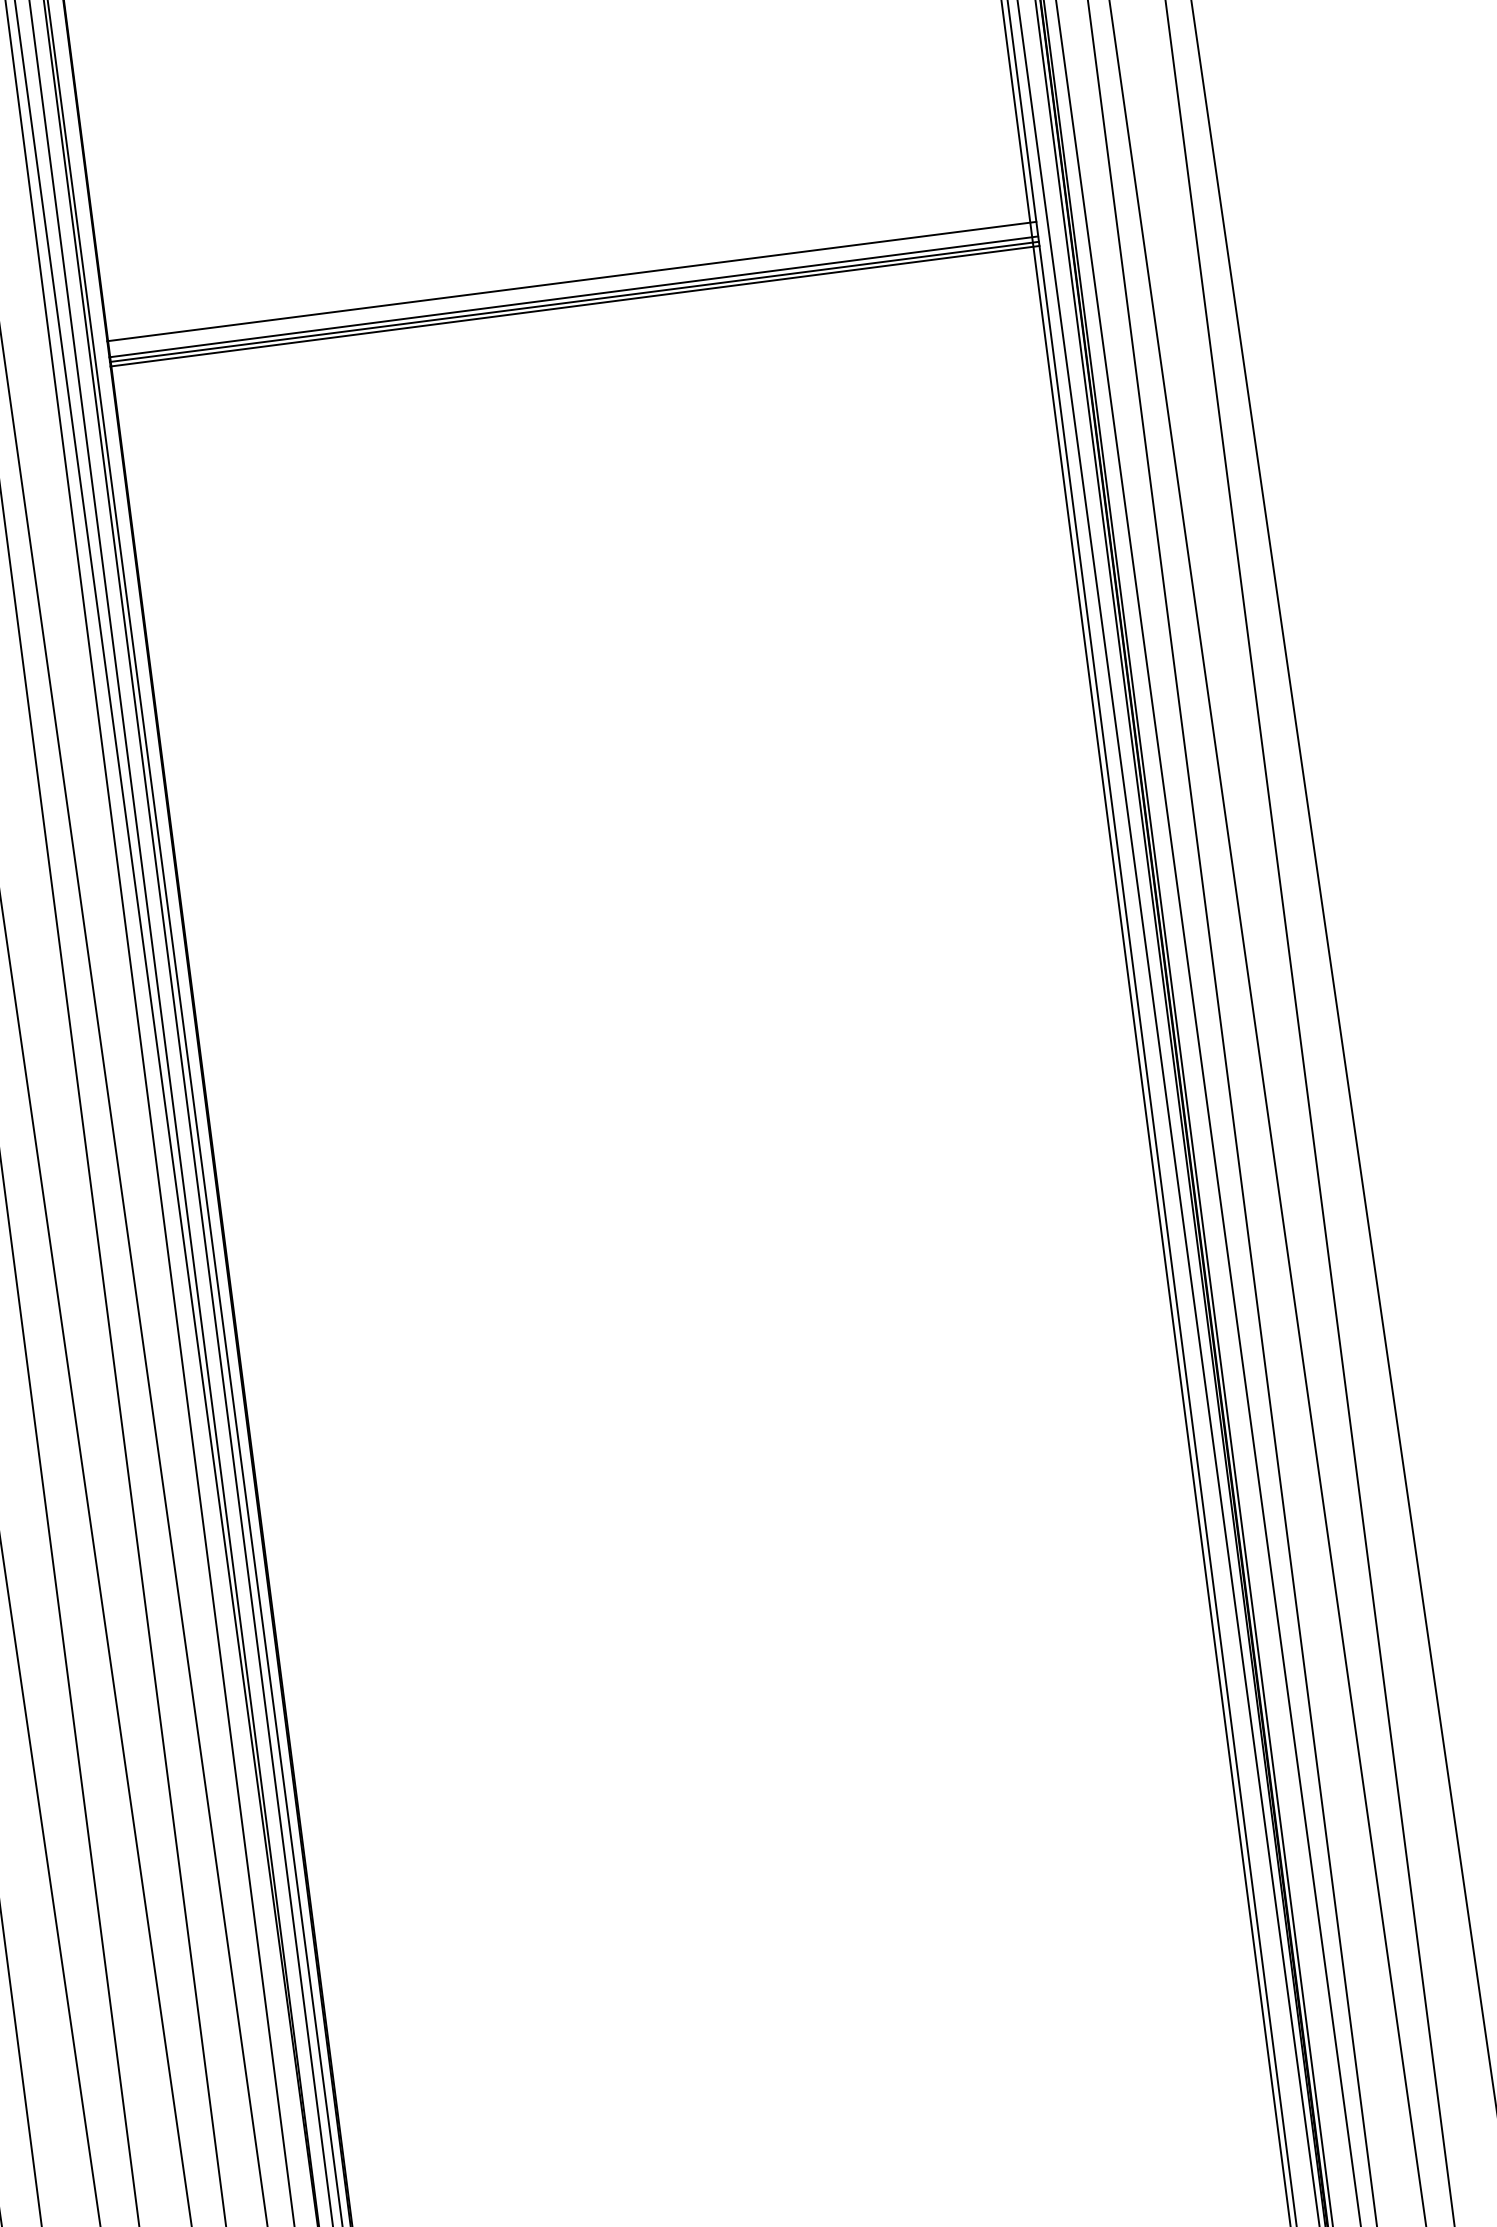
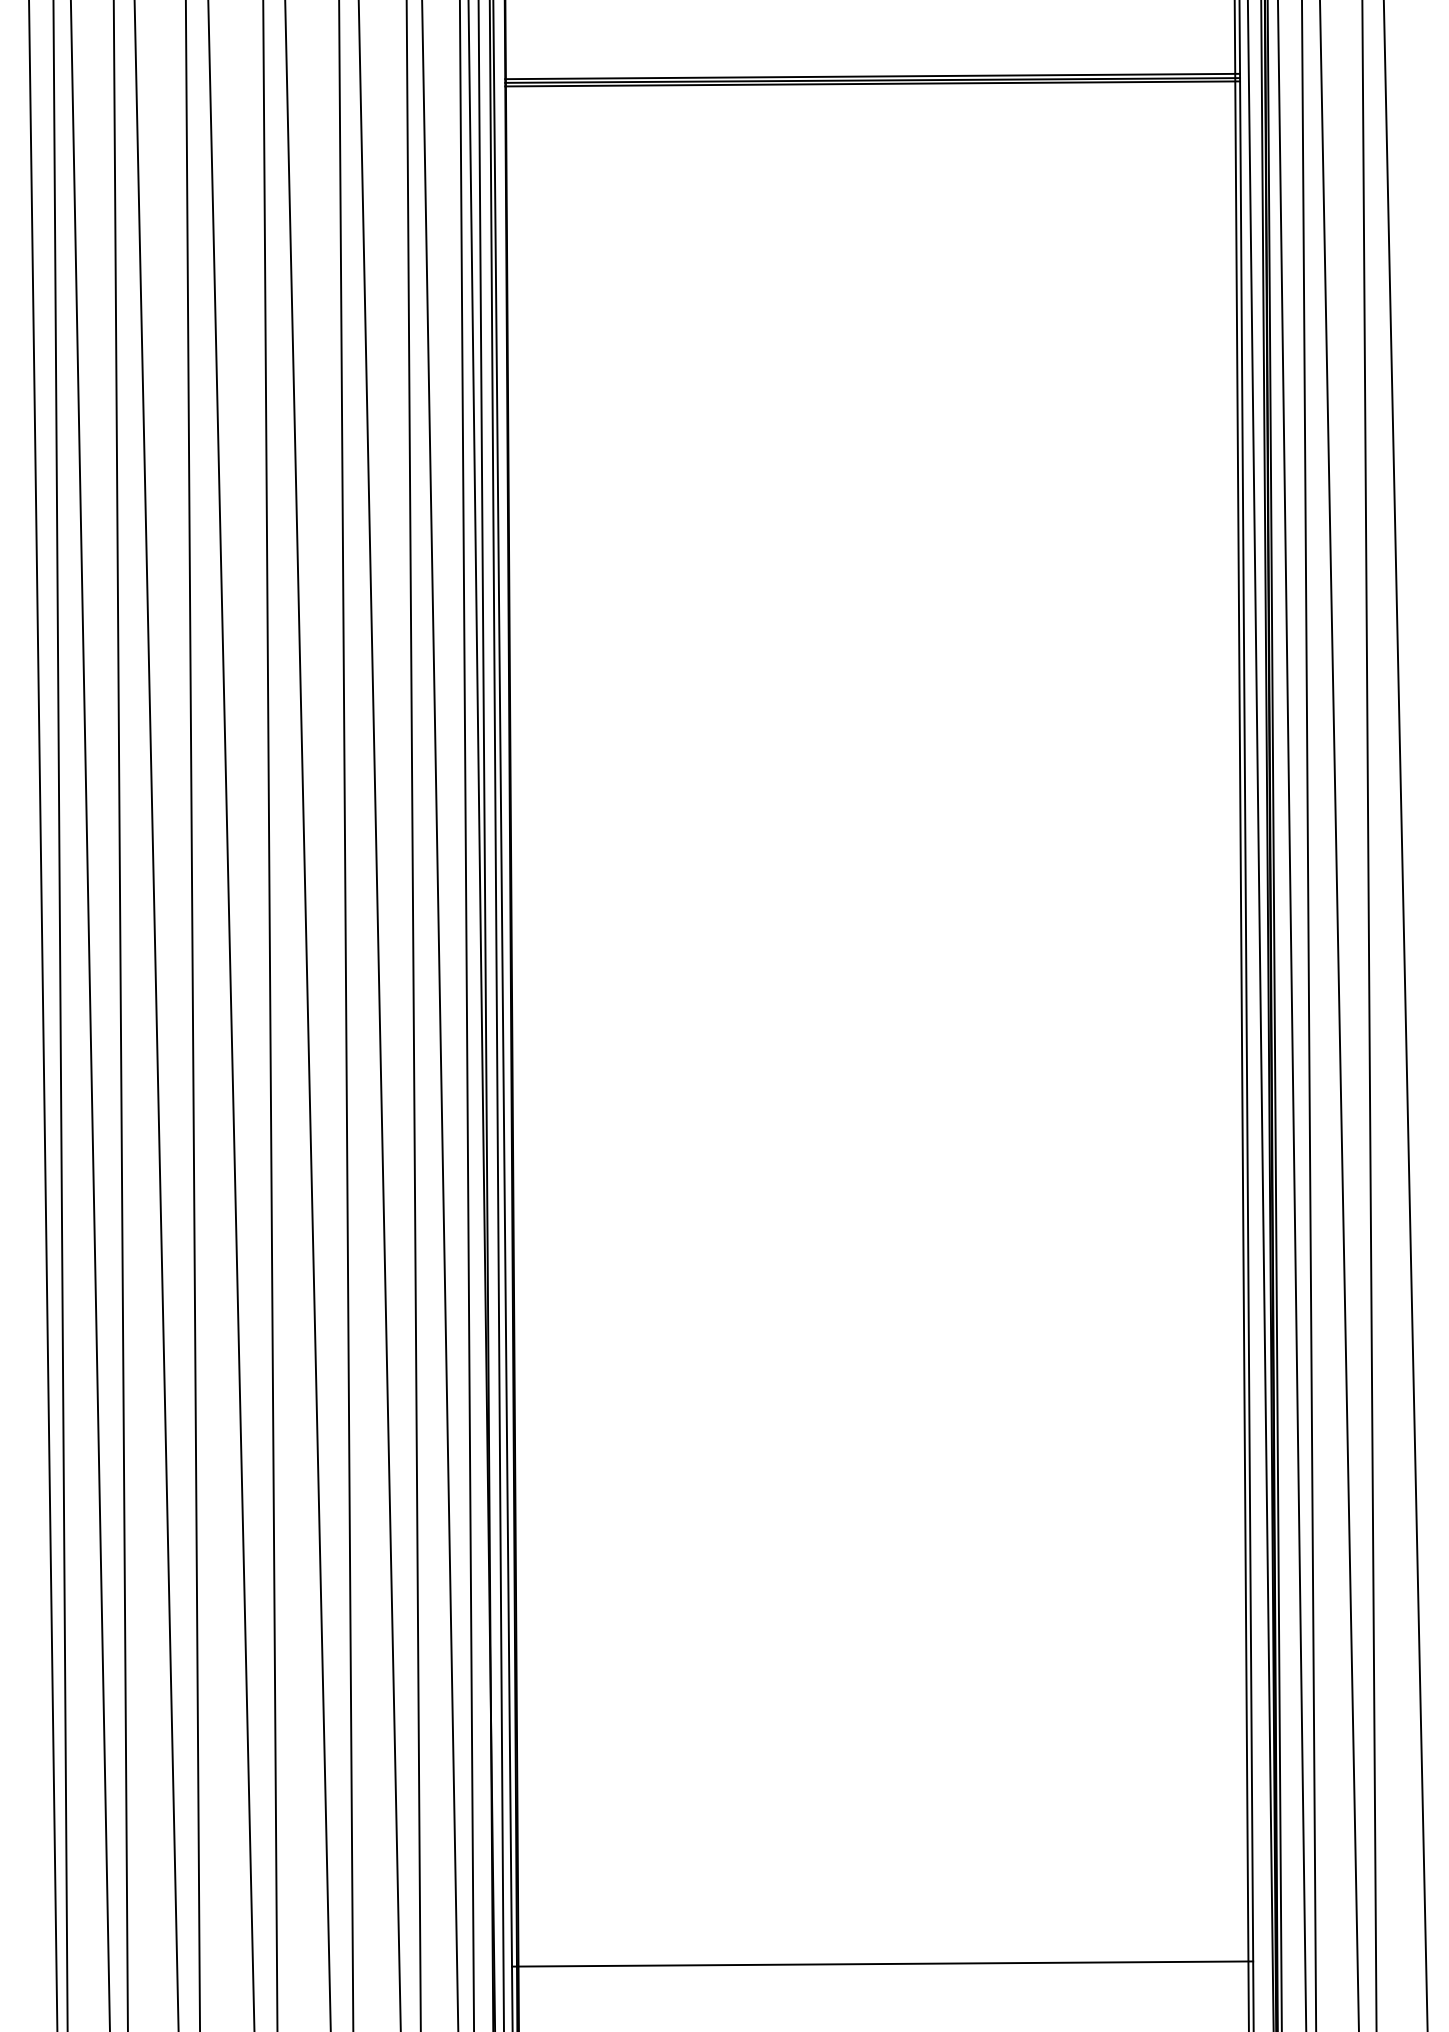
line: (571, 281) -> (872, 64), removed

